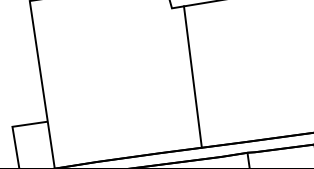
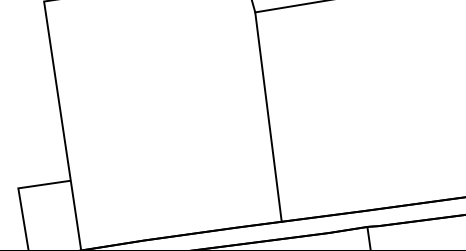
line: (192, 76) -> (267, 116), moved

